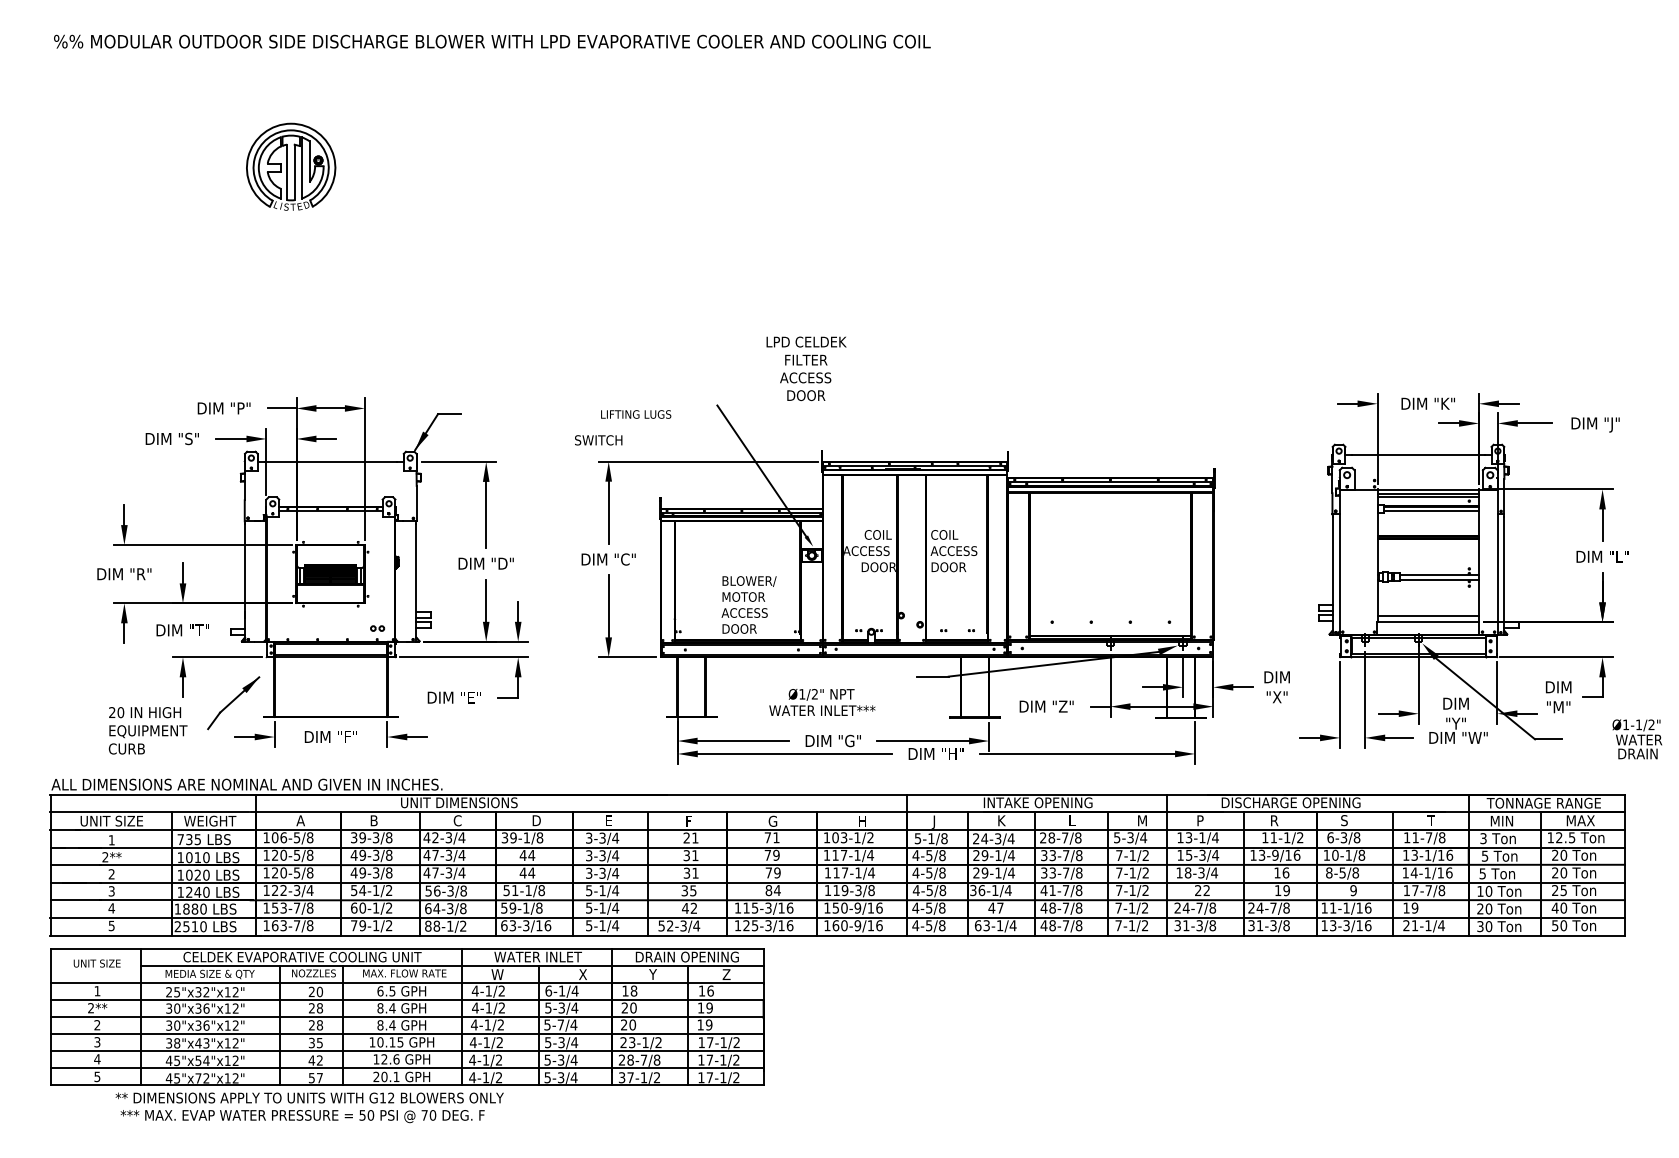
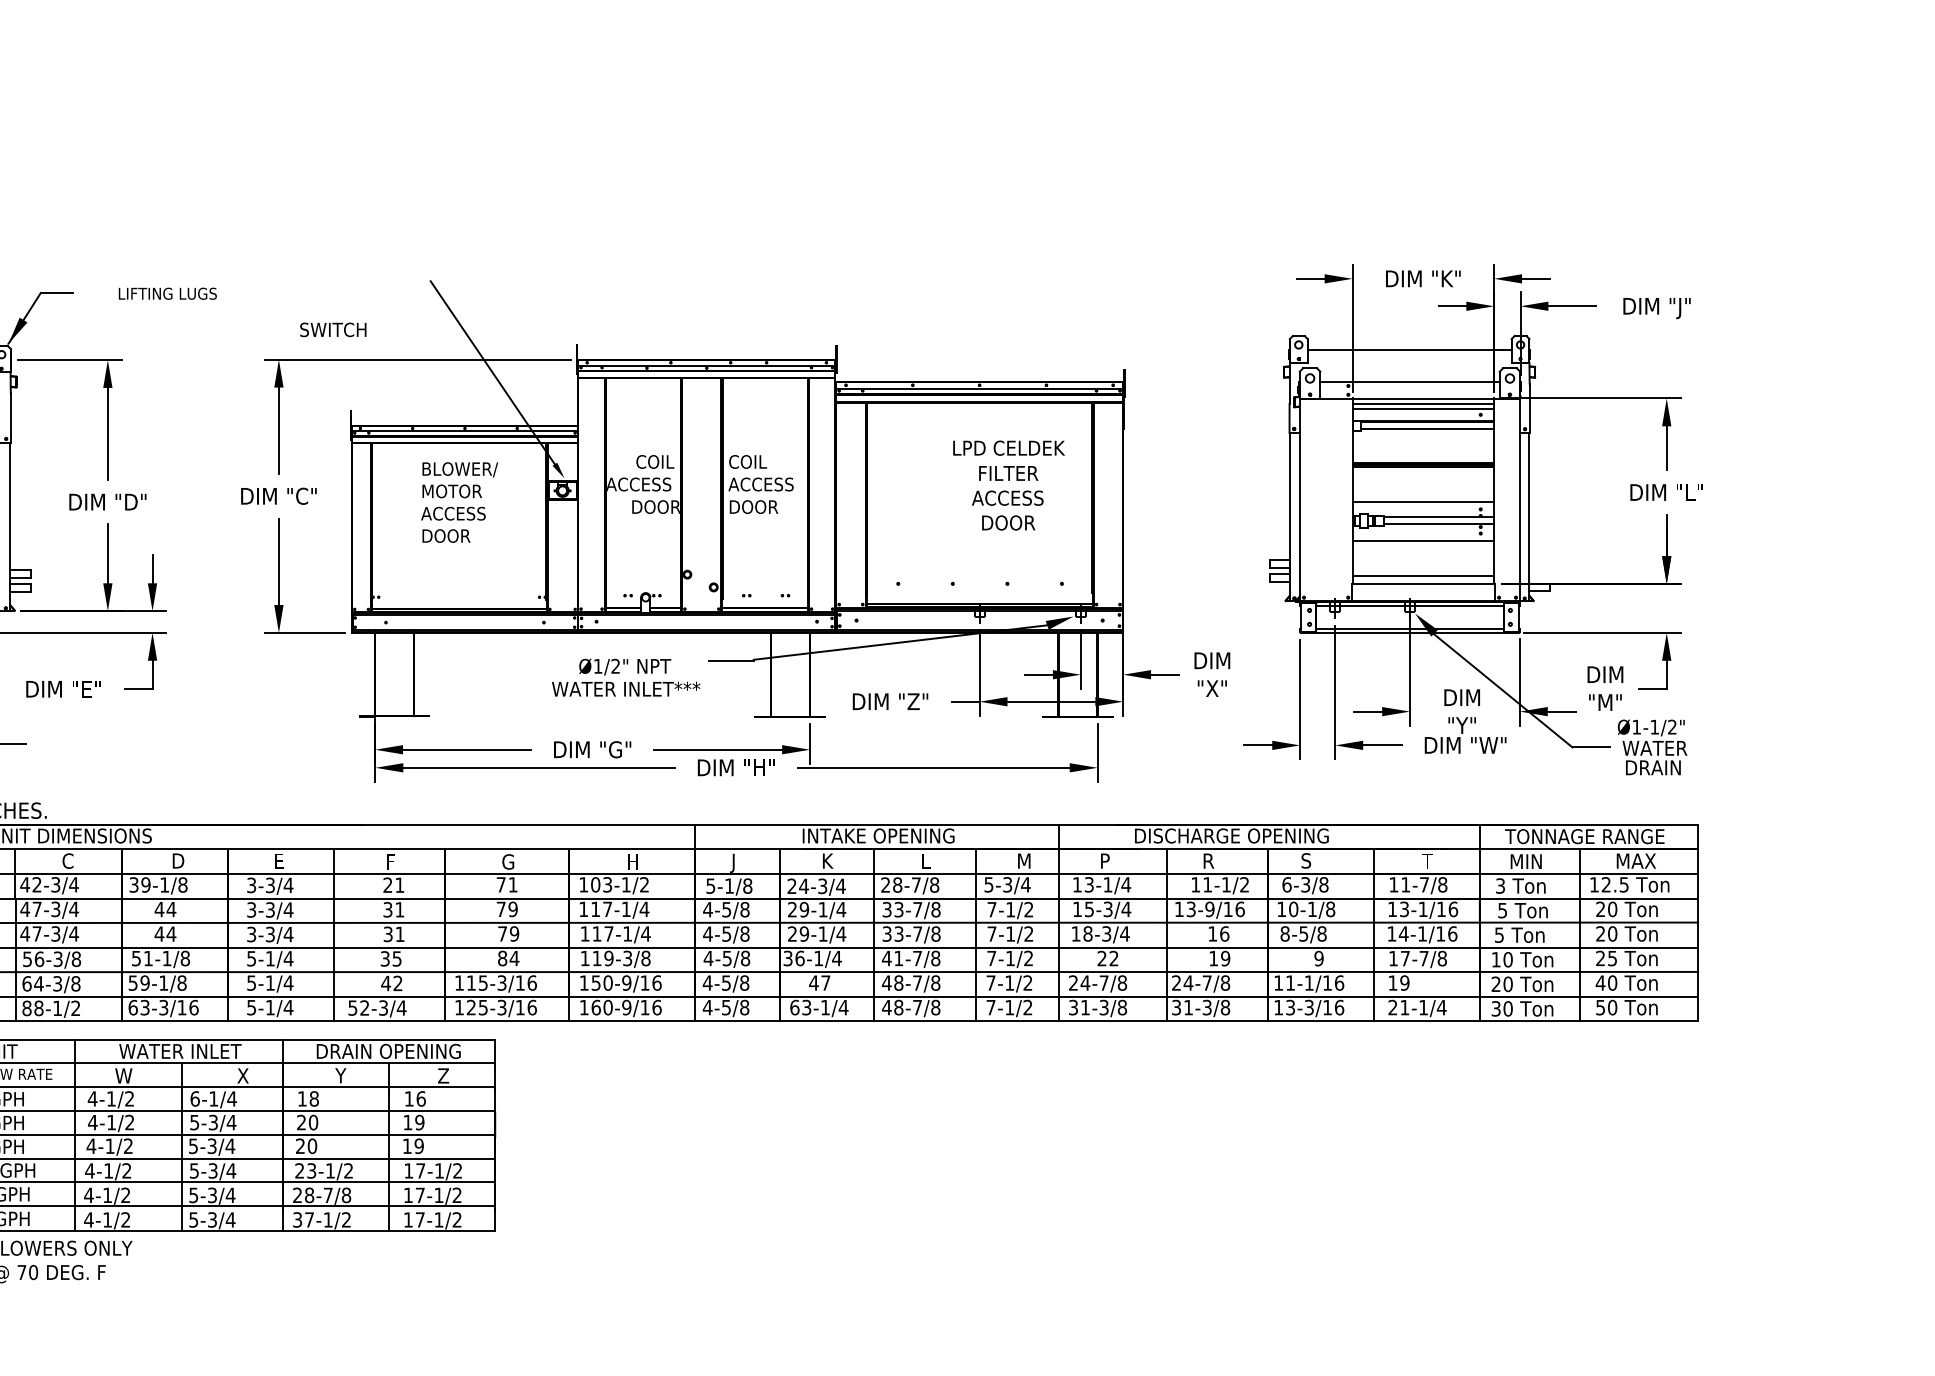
text: (806, 368) -> (1008, 485), moved
text: (636, 414) -> (168, 293), moved
text: (598, 440) -> (333, 330), moved
line: (1418, 477) -> (1409, 381), added
line: (1428, 563) -> (1423, 501), added
line: (1428, 591) -> (1423, 540), added
text: (748, 604) -> (458, 501), moved
text: (822, 702) -> (626, 677), moved
text: (1637, 739) -> (1652, 747), moved
text: (560, 1024) -> (211, 1145), 5-7/4 -> 5-3/4

